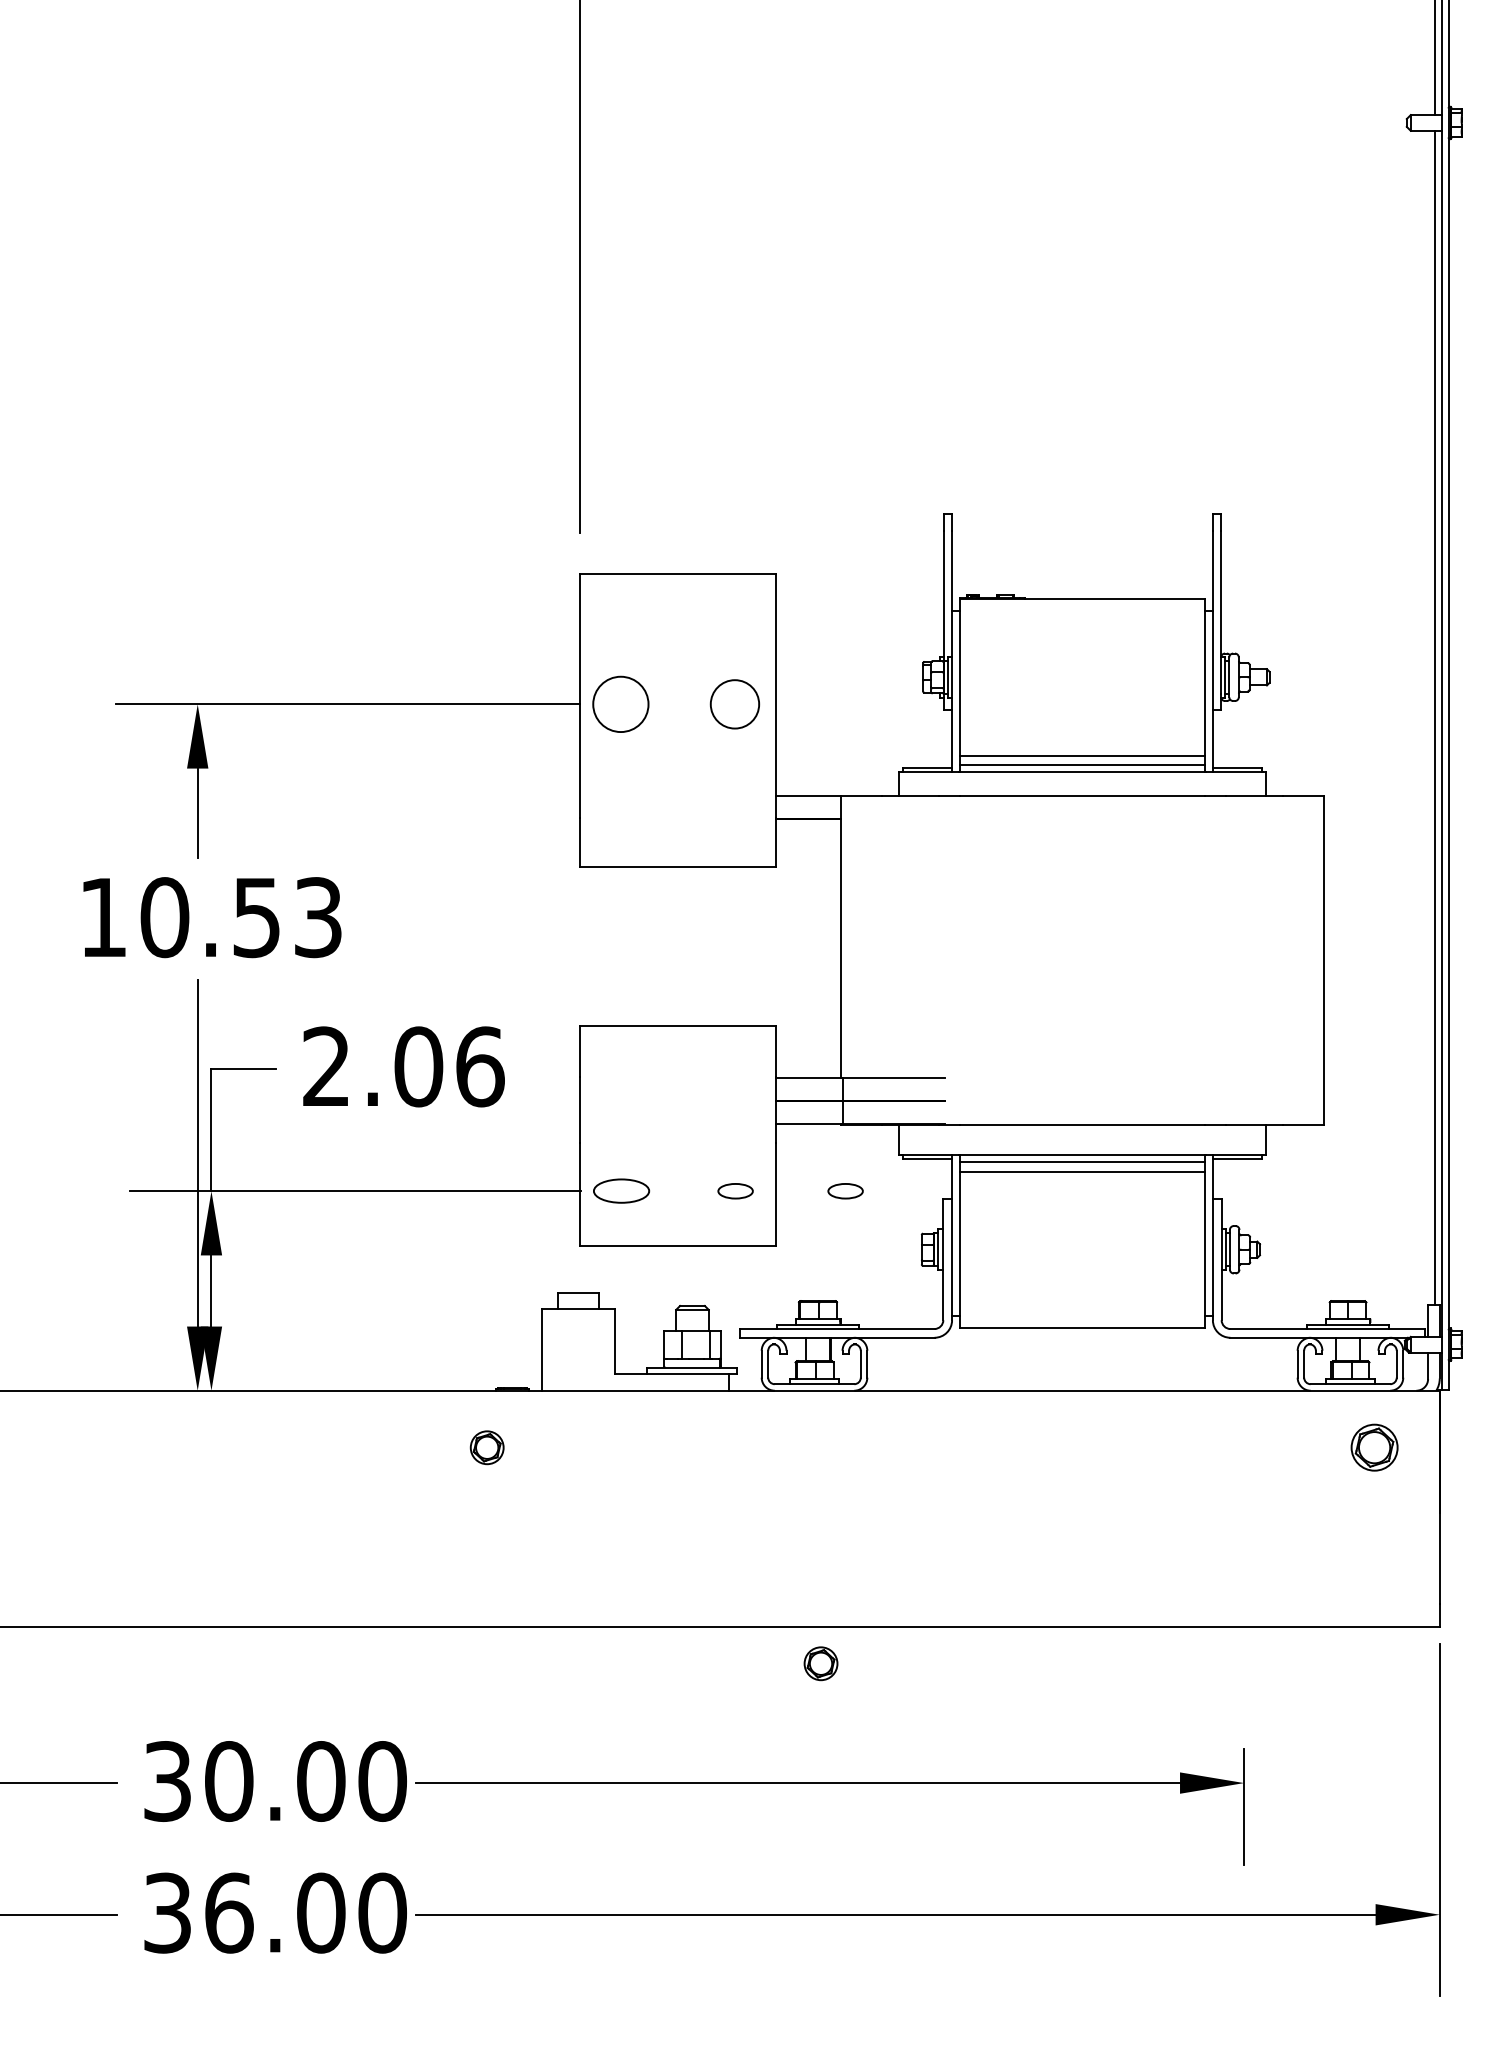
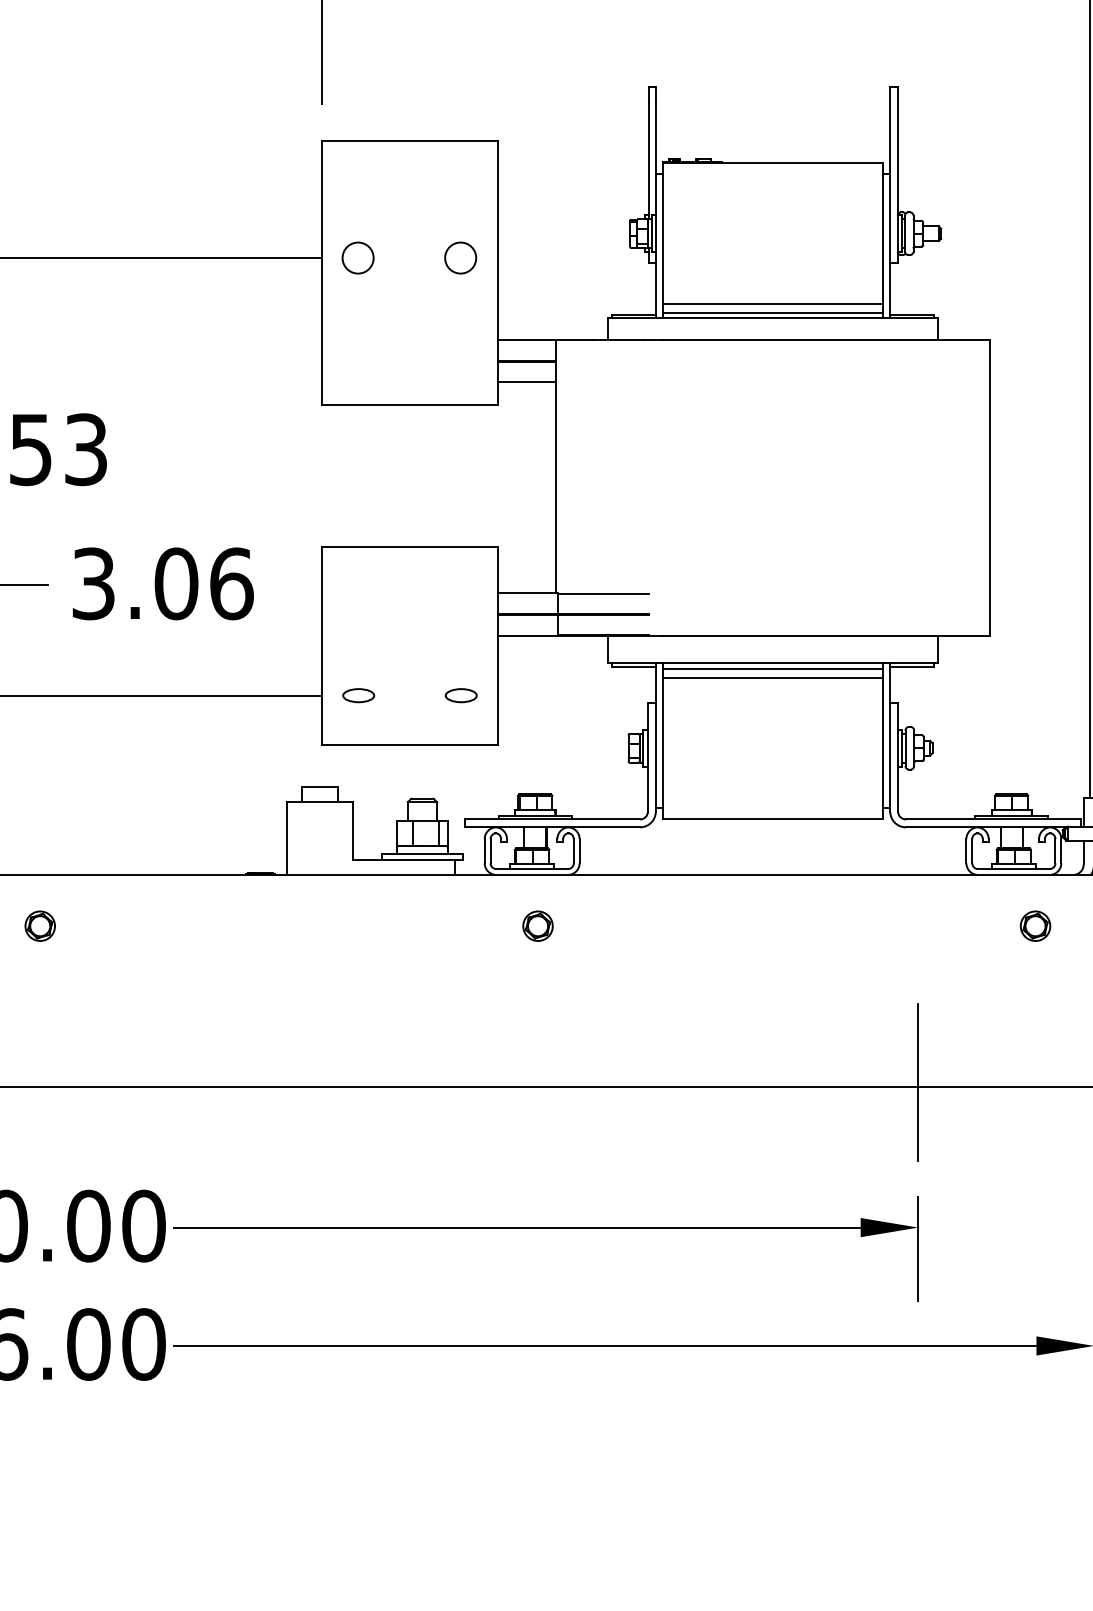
circle: (620, 704) -> (357, 258), size x0.62
circle: (734, 704) -> (460, 258), size x0.71
line: (808, 842) -> (526, 382), added
text: (326, 1066) -> (93, 583), 2.06 -> 3.06
part: (621, 1191) -> (358, 695), size x0.62
part: (845, 1191) -> (560, 695), removed
part: (486, 1447) -> (39, 925), moved
part: (1374, 1447) -> (1035, 925), size x0.71
line: (1244, 1620) -> (918, 1081), added
part: (820, 1663) -> (537, 925), moved

